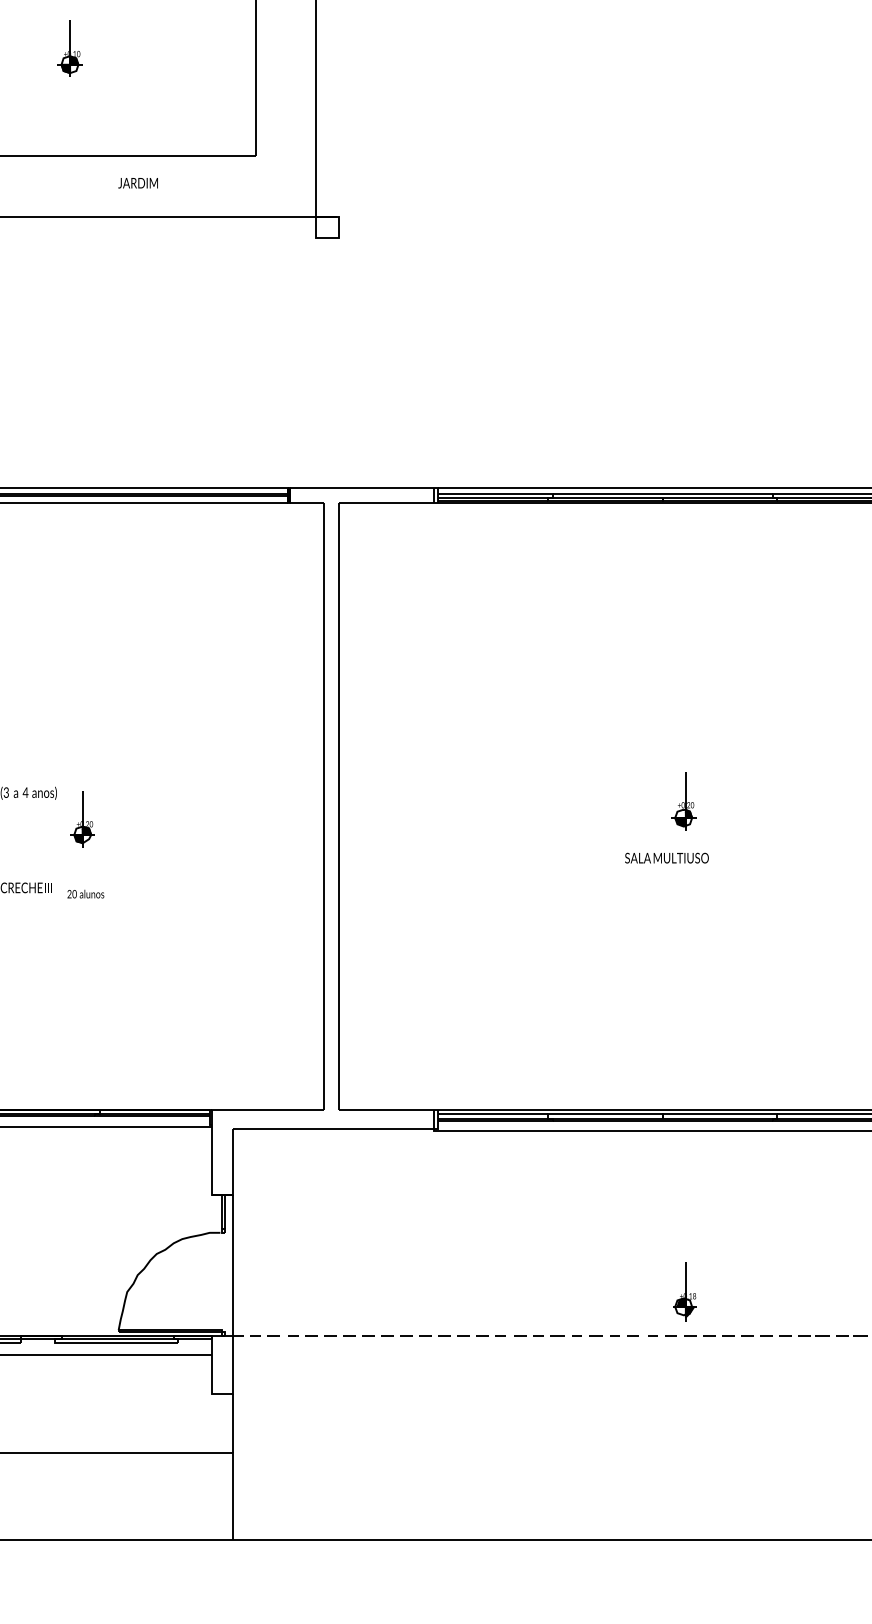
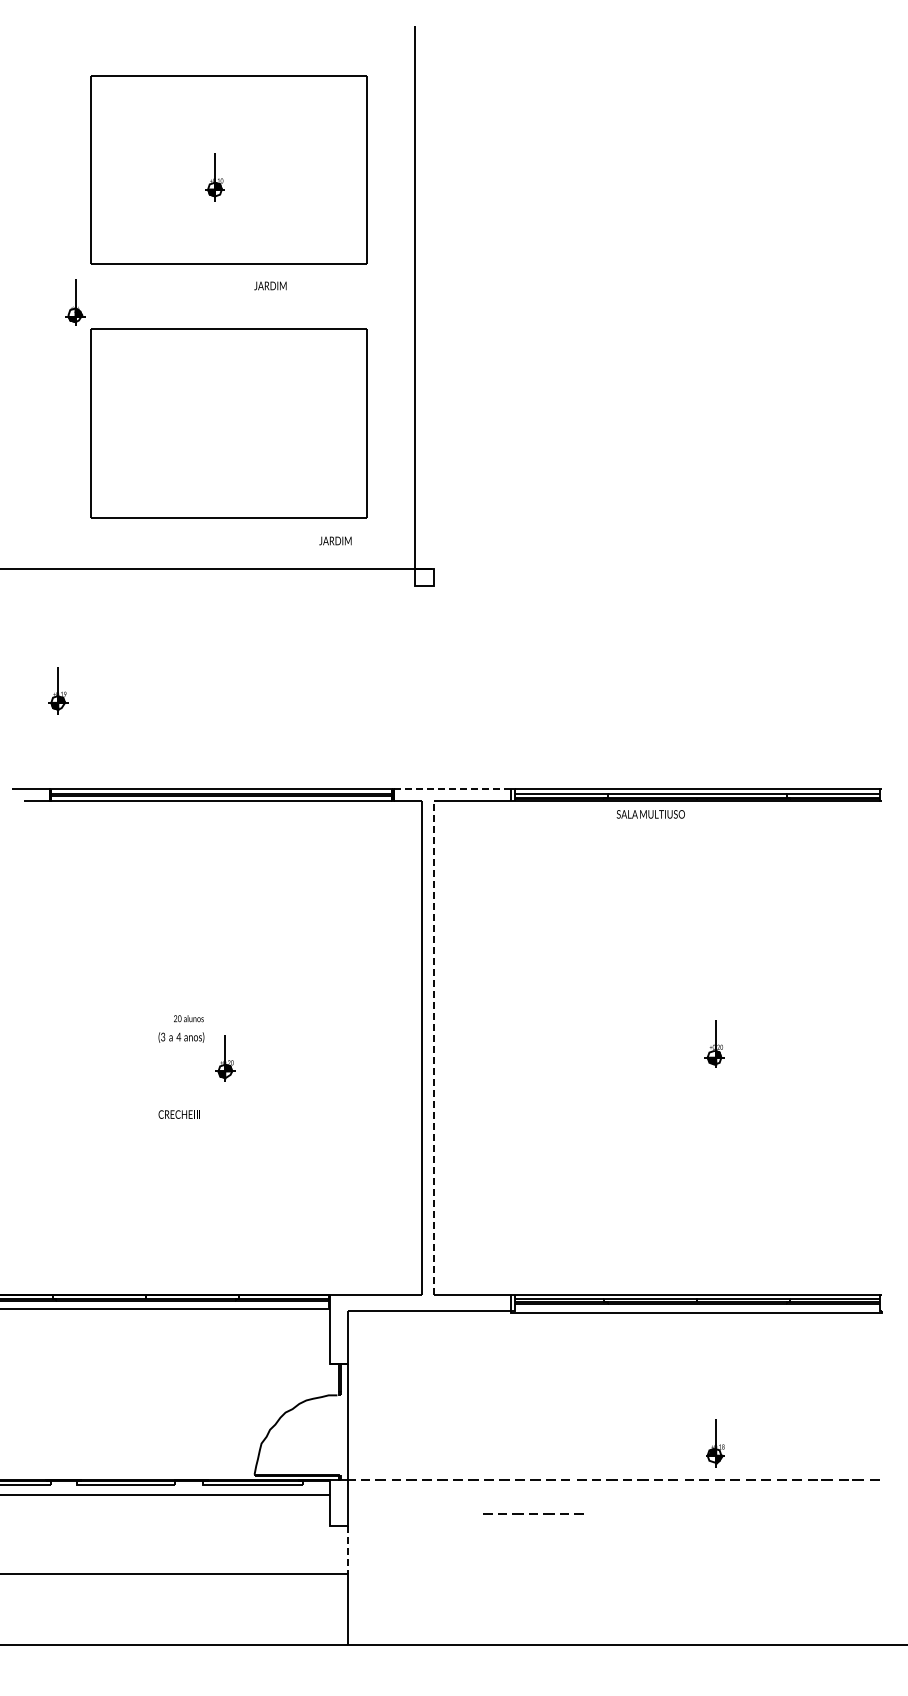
part: (69, 48) -> (214, 431), removed
text: (138, 182) -> (335, 540), moved
line: (361, 488) -> (452, 789), solid -> dashed
line: (338, 805) -> (433, 1047), solid -> dashed
text: (666, 858) -> (650, 814), moved
text: (85, 893) -> (188, 1018), moved
line: (461, 1377) -> (533, 1513), added
line: (232, 1423) -> (347, 1550), solid -> dashed

